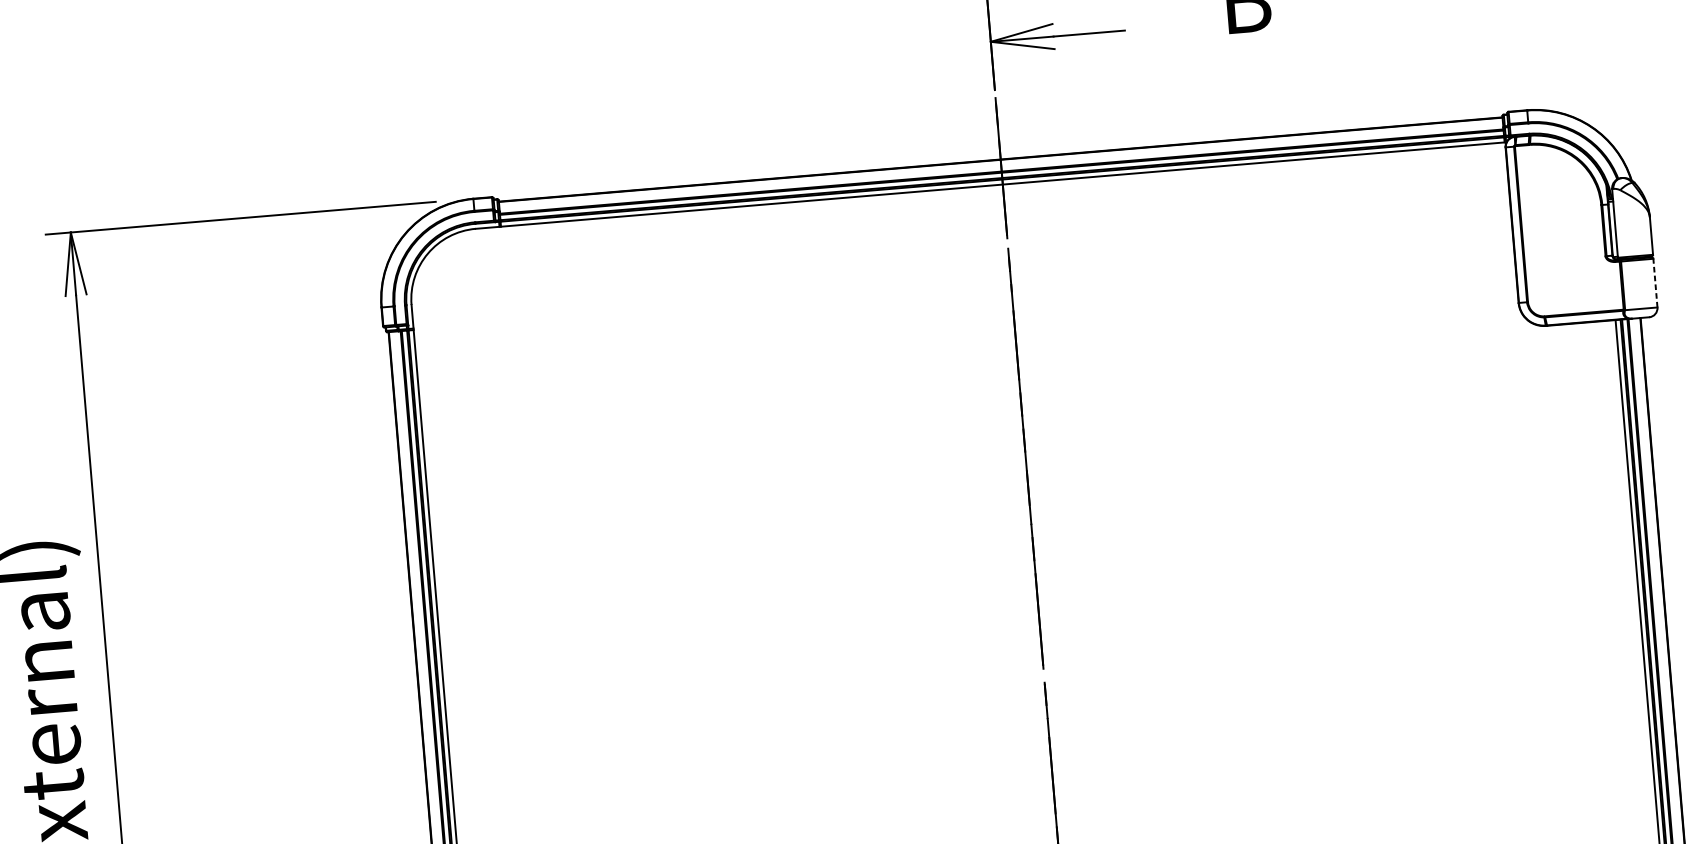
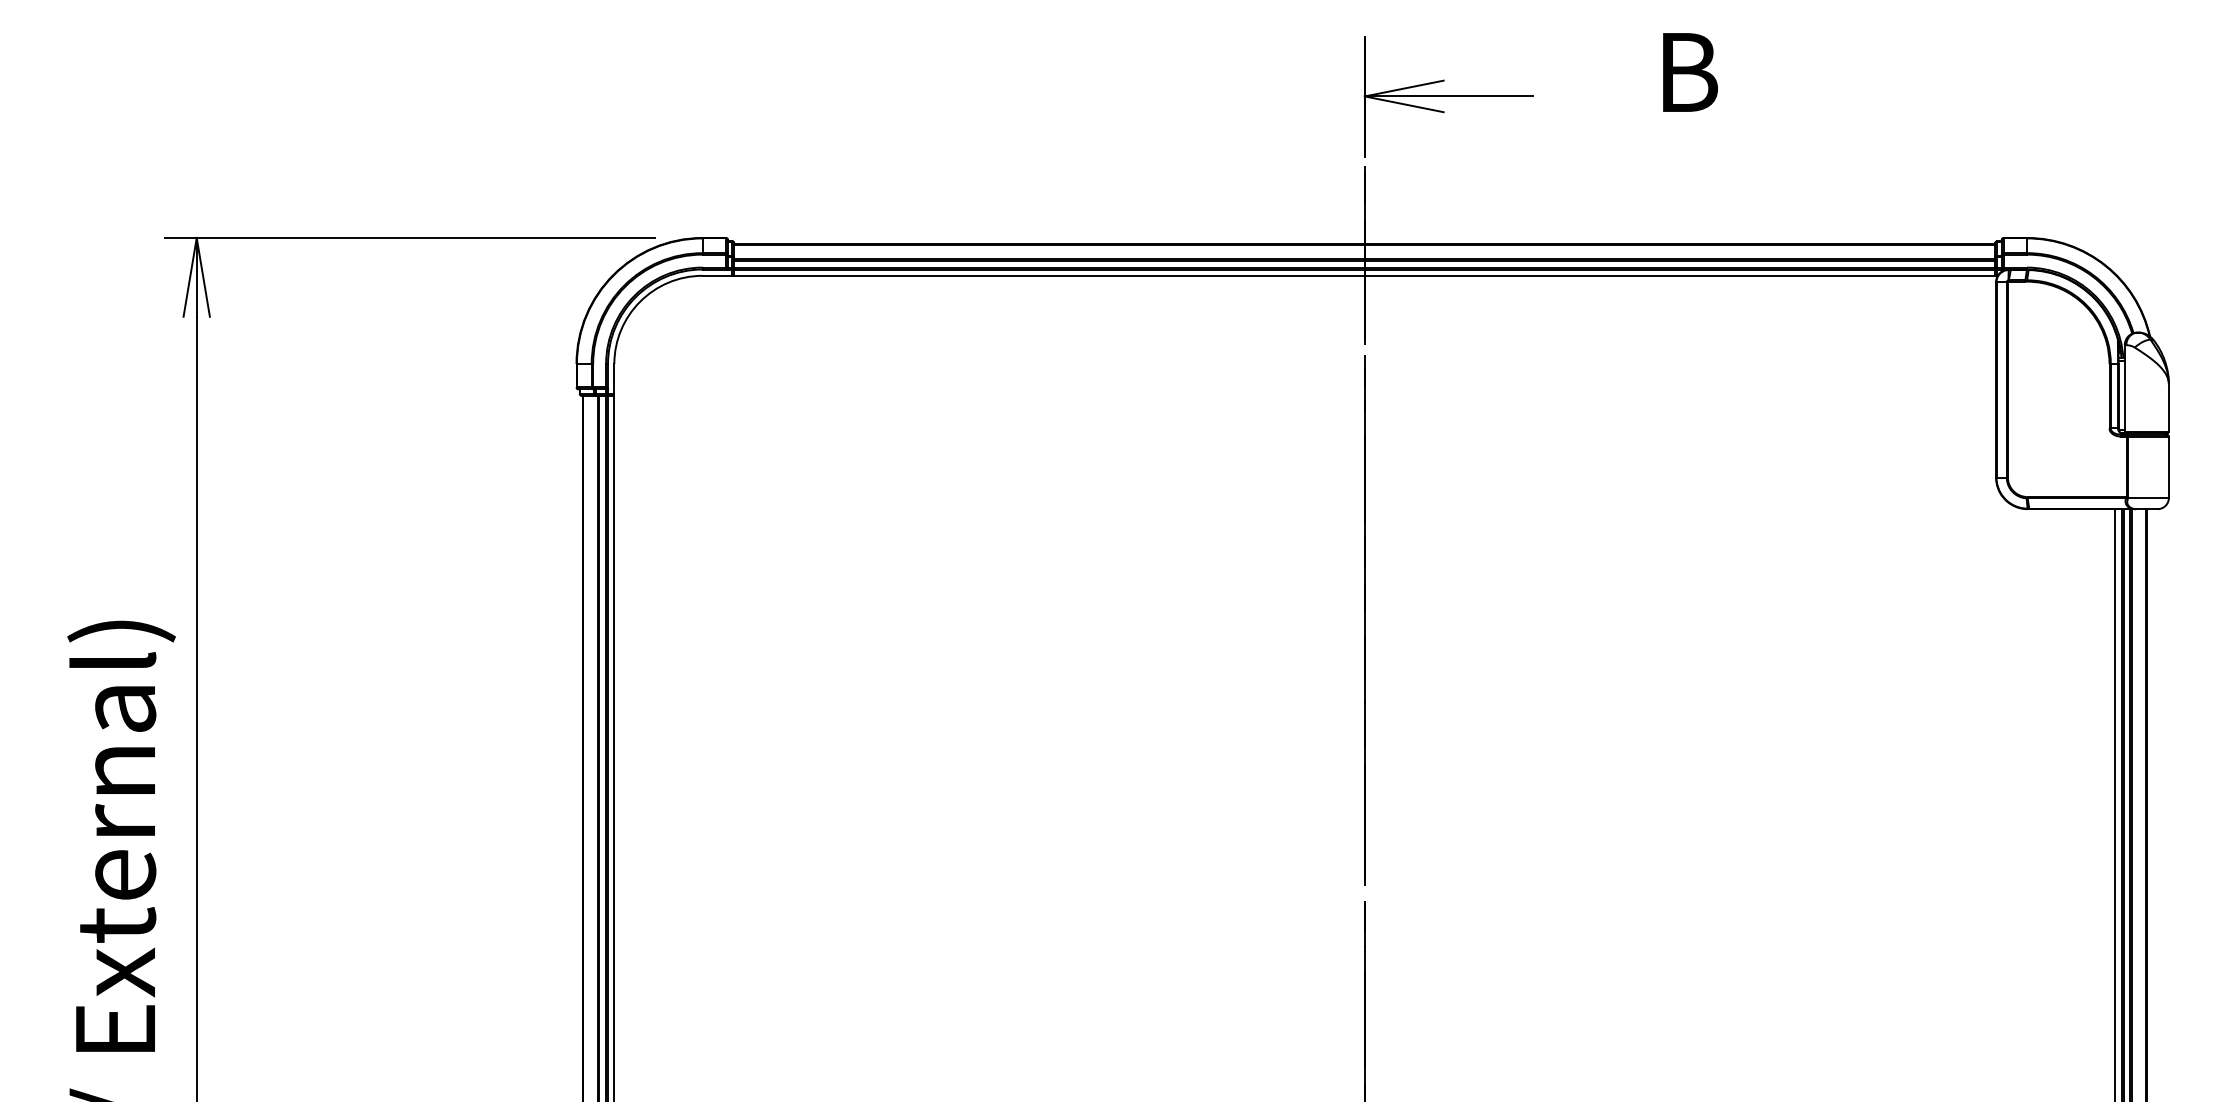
line: (1655, 283) -> (2168, 467), dashed -> solid

